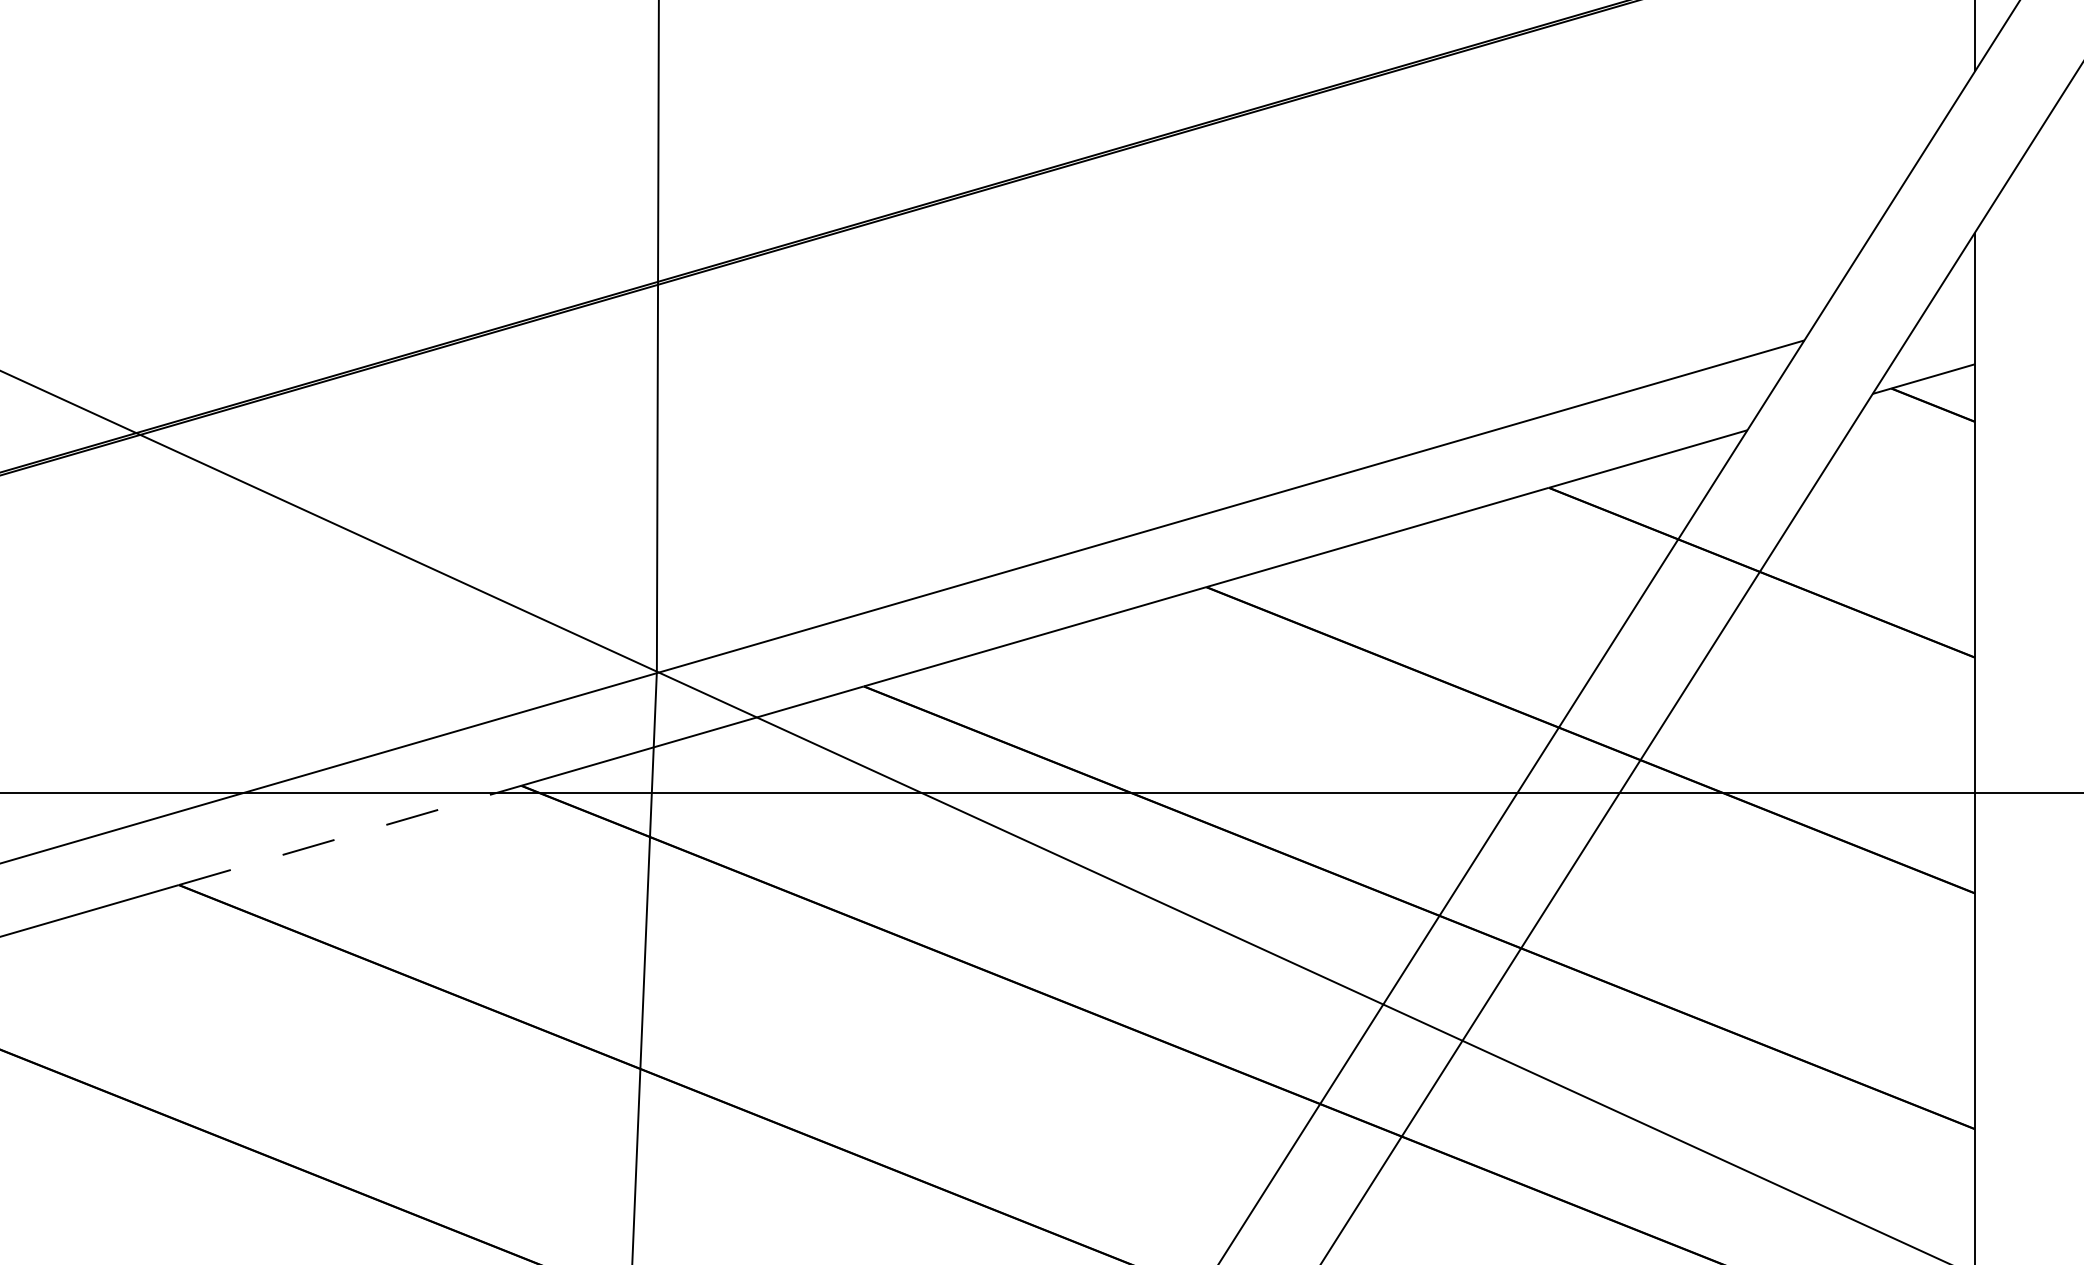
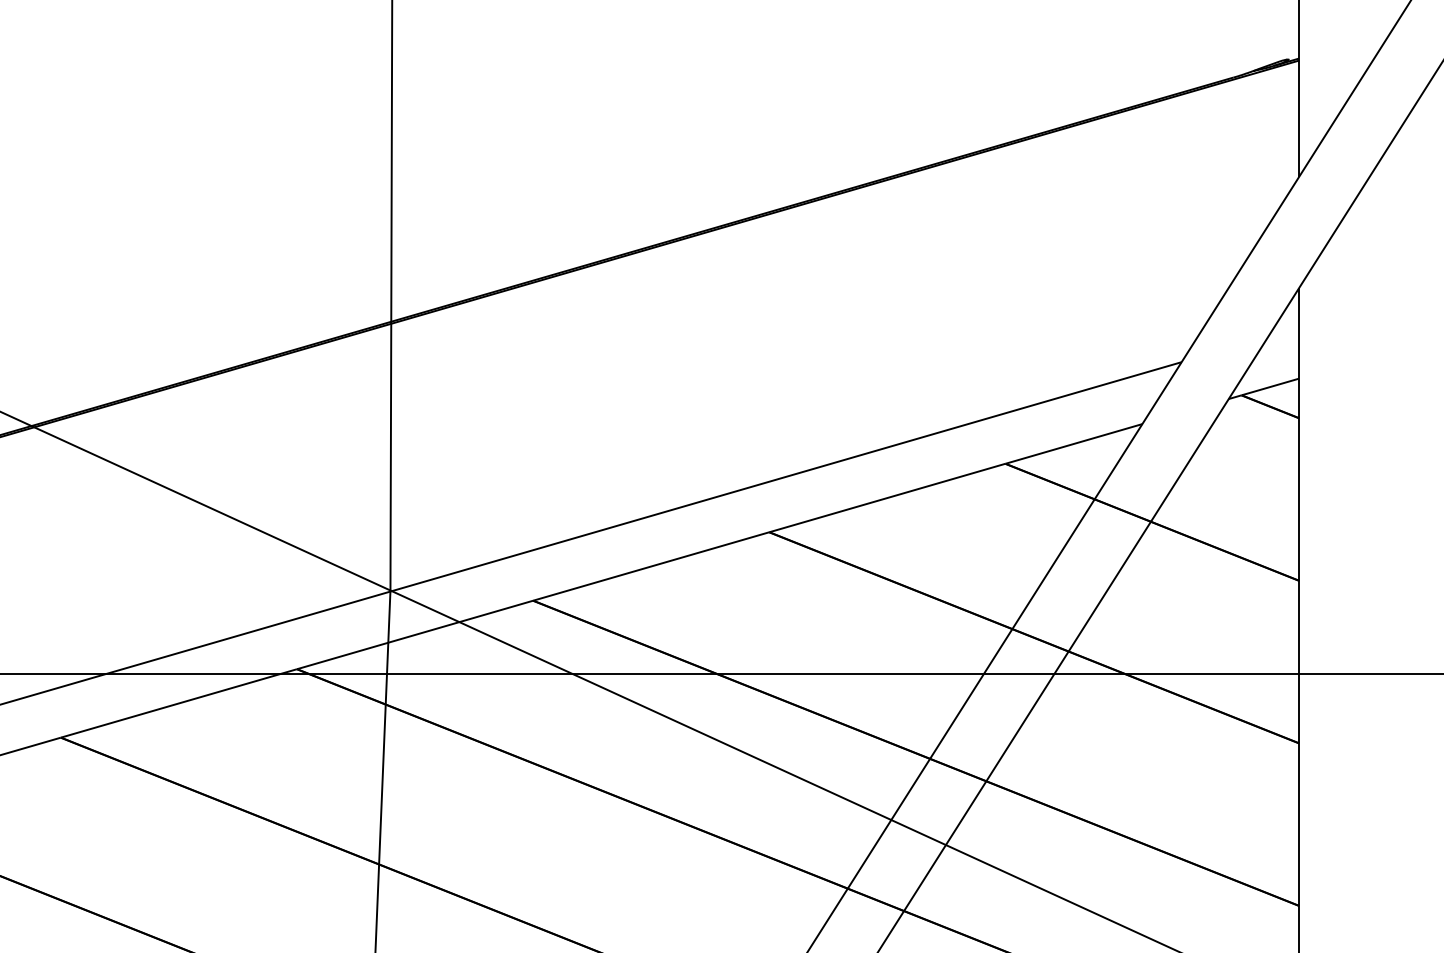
line: (349, 835) -> (178, 703), dashed -> solid

